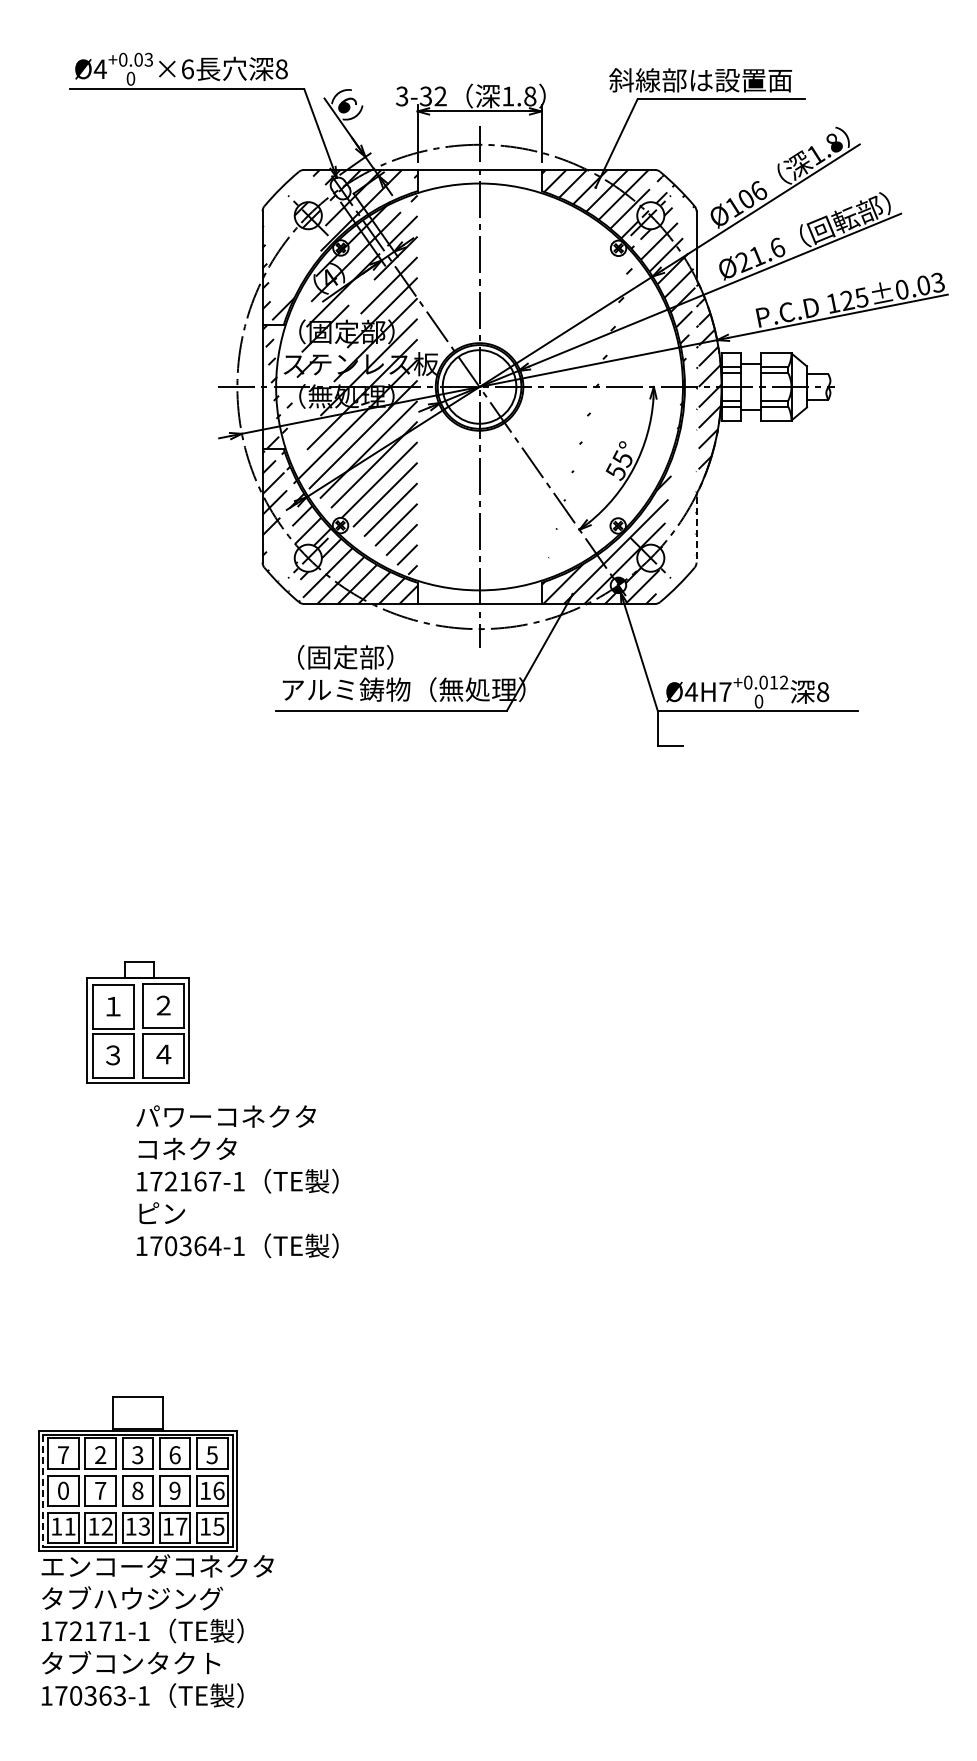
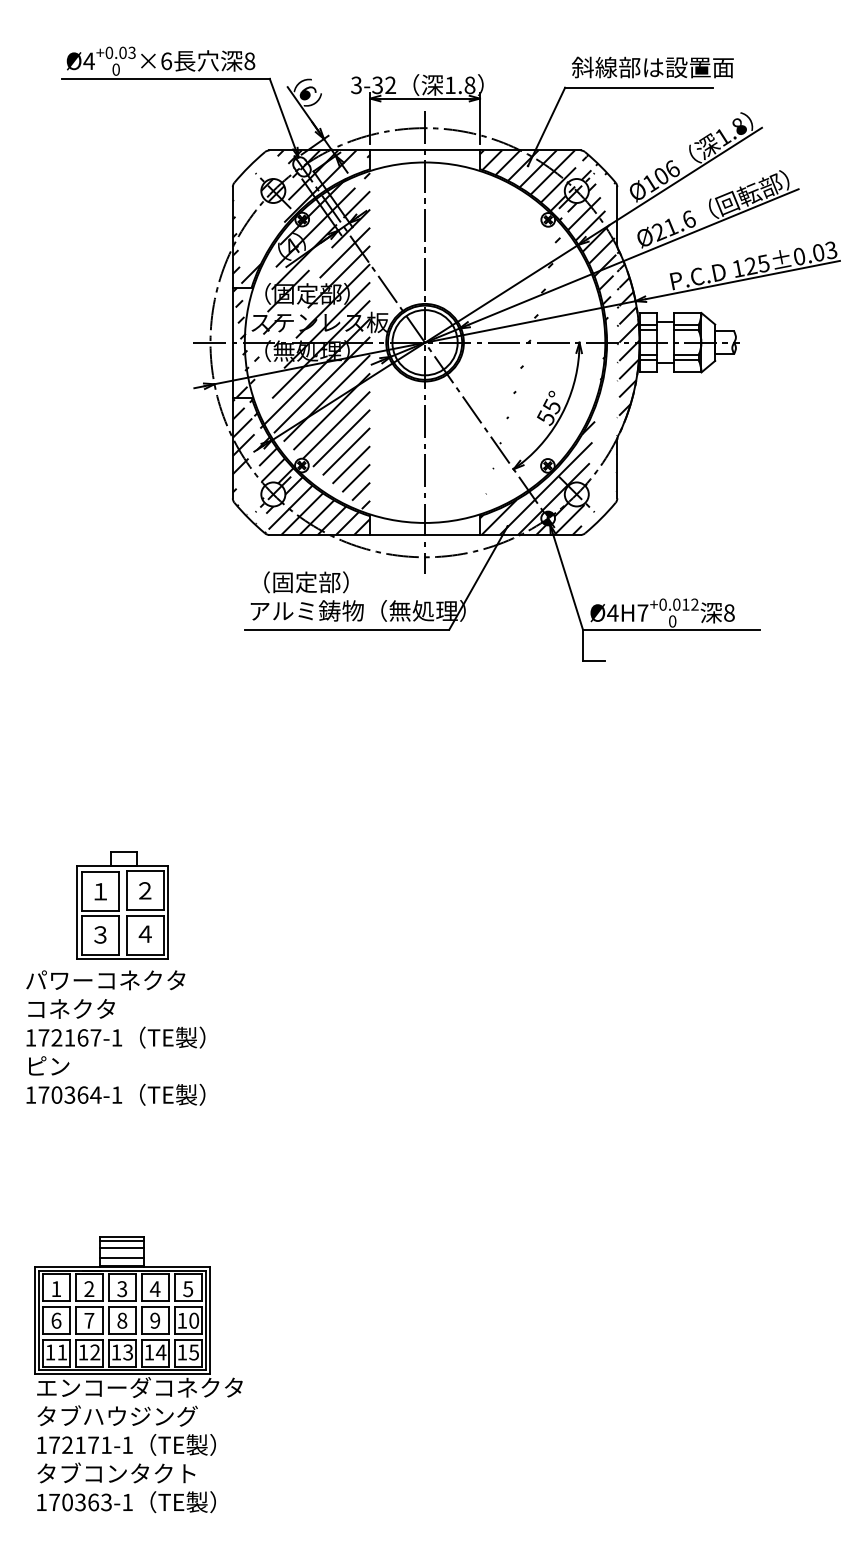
text: (700, 80) -> (652, 67), moved
line: (696, 529) -> (617, 469), dashed -> solid
text: (237, 1181) -> (115, 1037), moved
line: (137, 1400) -> (122, 1240), added
line: (137, 1409) -> (122, 1248), added
line: (137, 1420) -> (122, 1258), added
text: (63, 1454) -> (56, 1288), 7 -> 1
text: (174, 1455) -> (154, 1289), 6 -> 4
line: (43, 1490) -> (38, 1320), dashed -> solid
text: (63, 1490) -> (56, 1320), 0 -> 6
text: (218, 1490) -> (193, 1320), 16 -> 10
text: (181, 1526) -> (160, 1352), 17 -> 14

